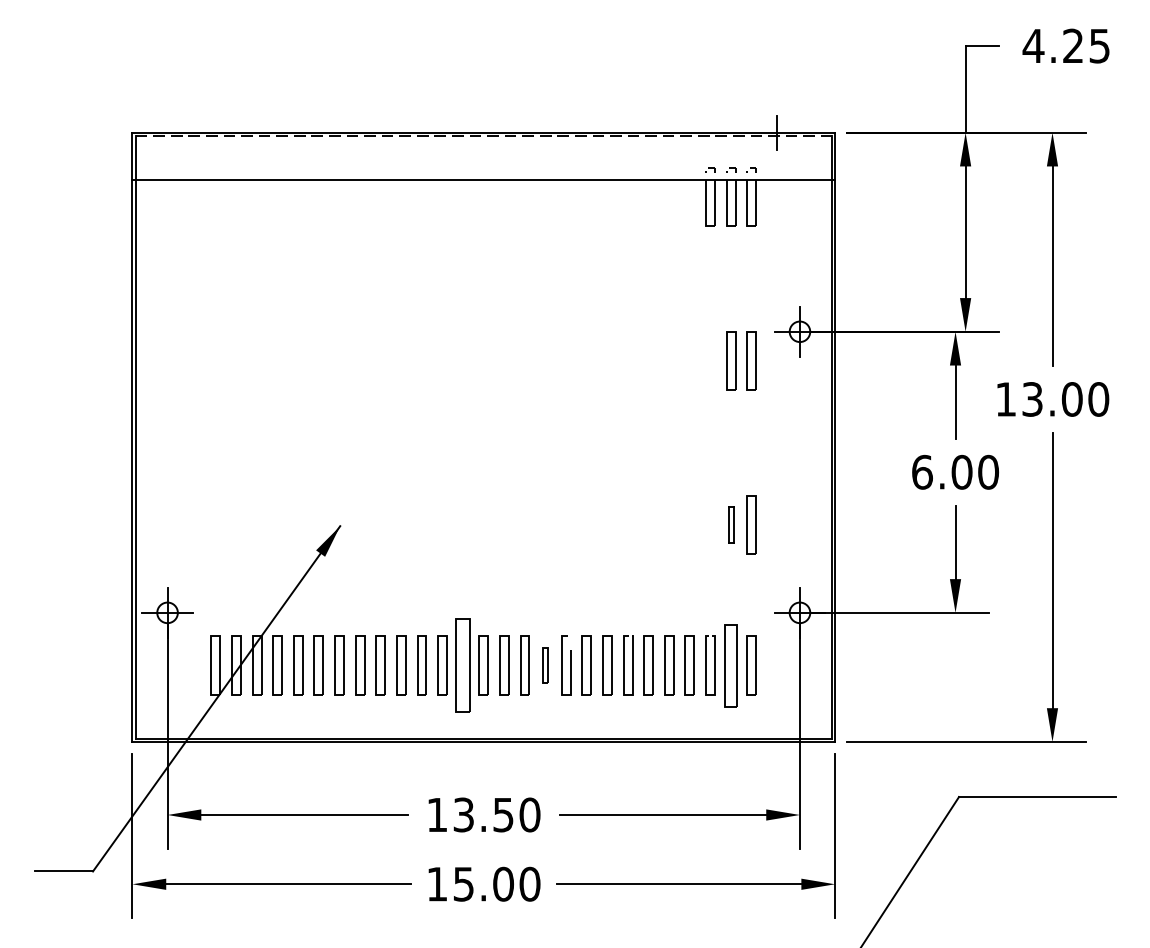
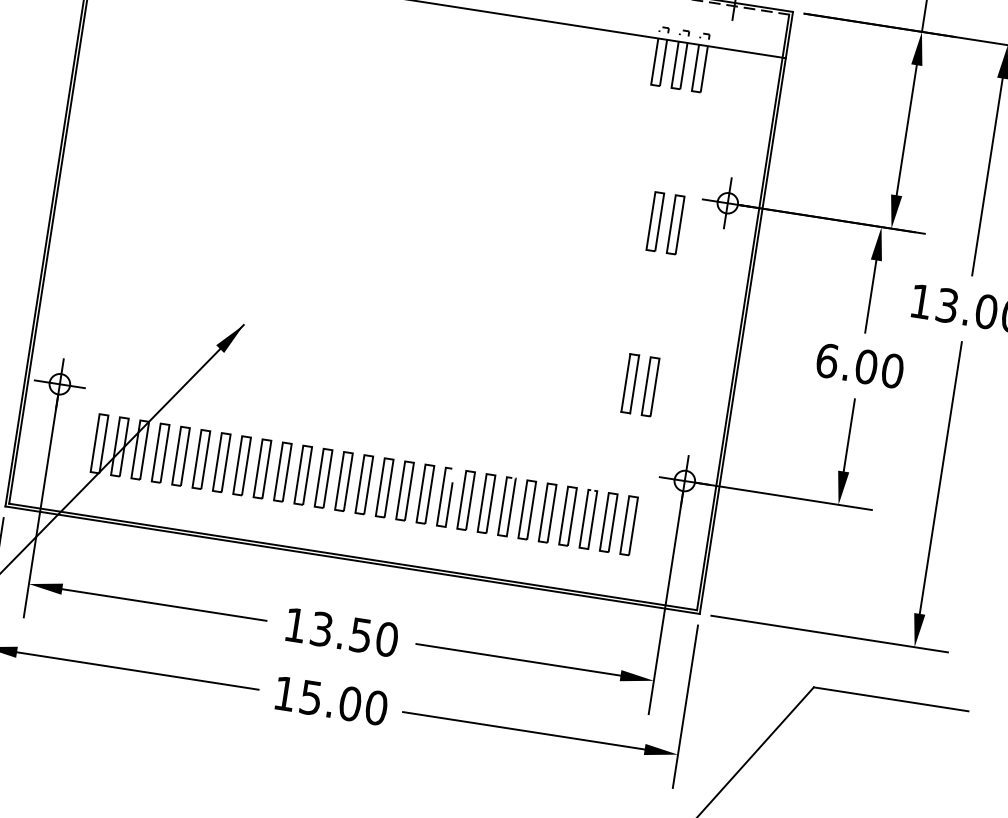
part: (731, 524) -> (630, 383), size x1.67
part: (463, 665) -> (344, 481), size x0.62
part: (545, 665) -> (425, 494), size x1.67
part: (731, 665) -> (609, 522), size x0.71

